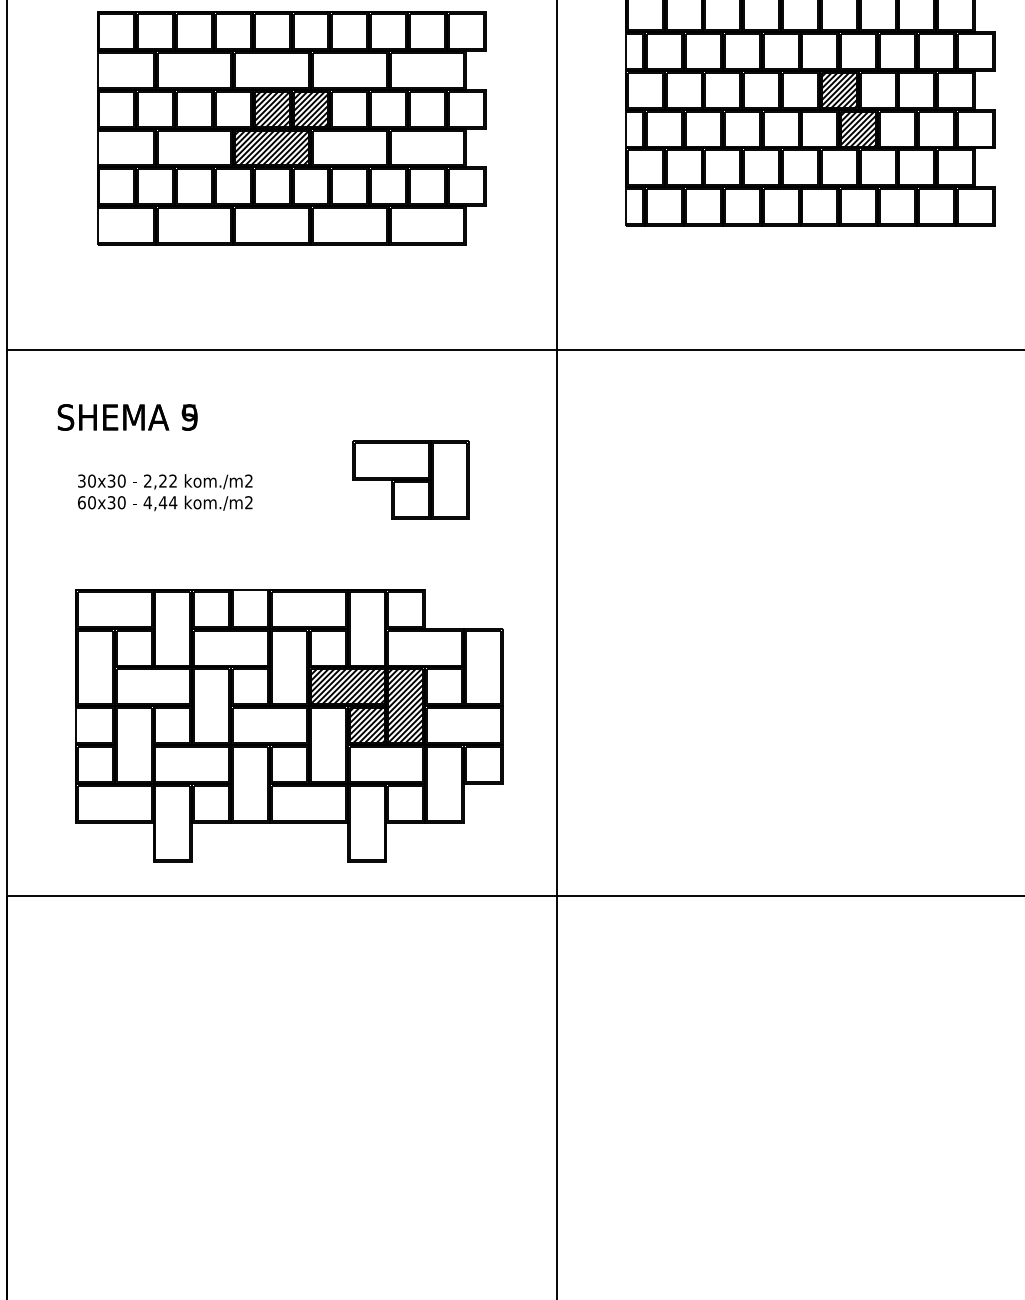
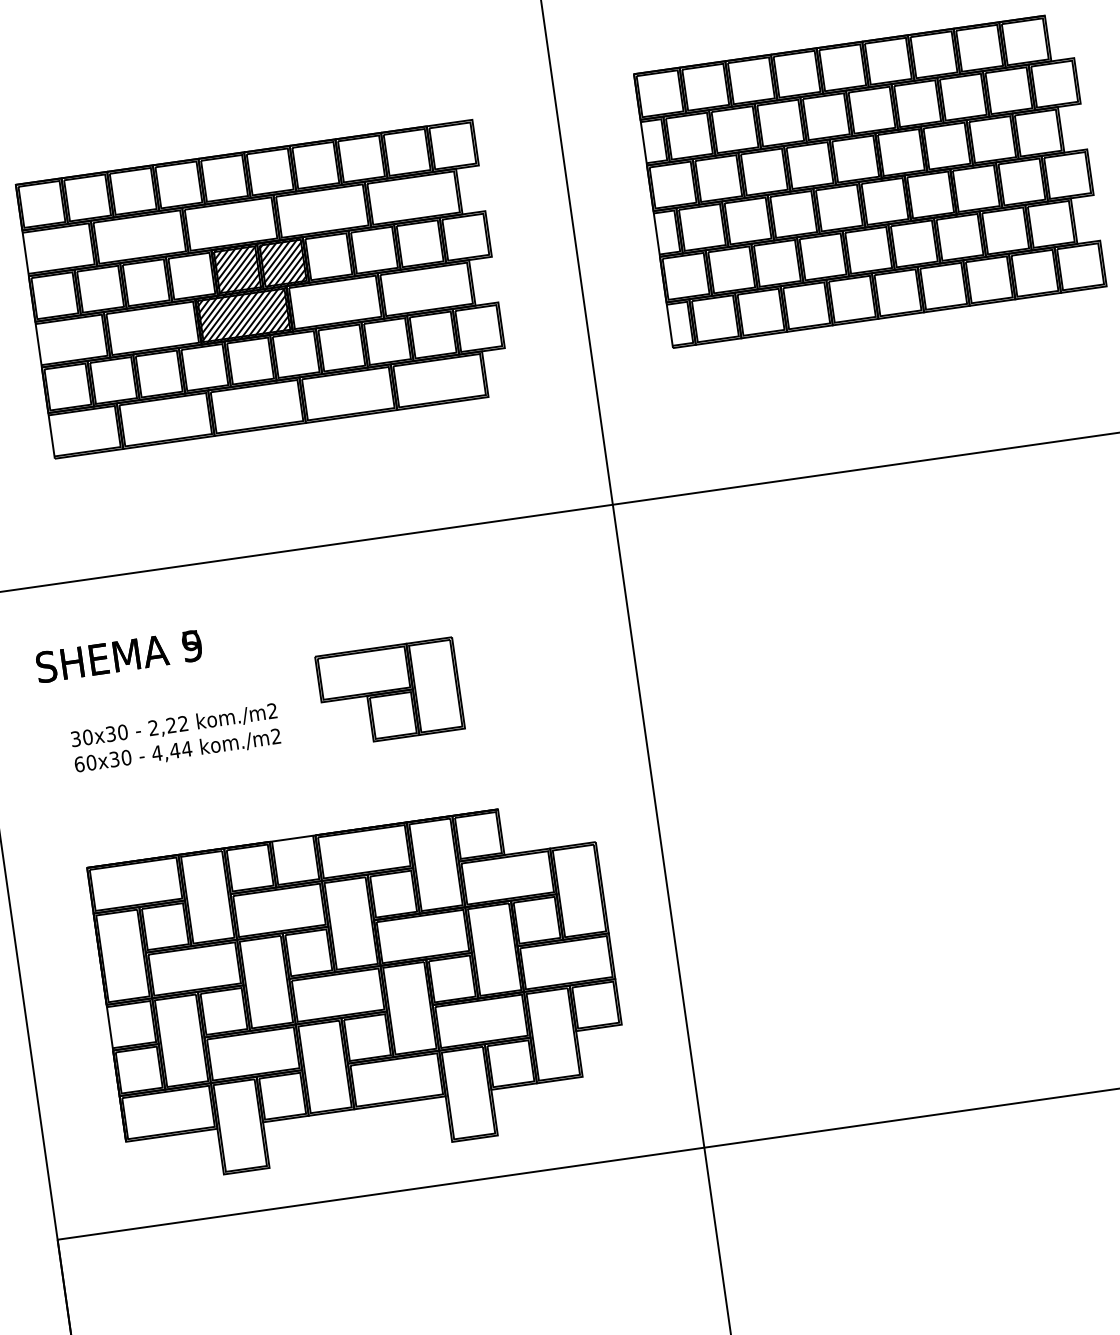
hatch: (848, 109) -> (915, 173), removed
part: (410, 479) -> (389, 692), moved
hatch: (366, 706) -> (448, 956), removed

